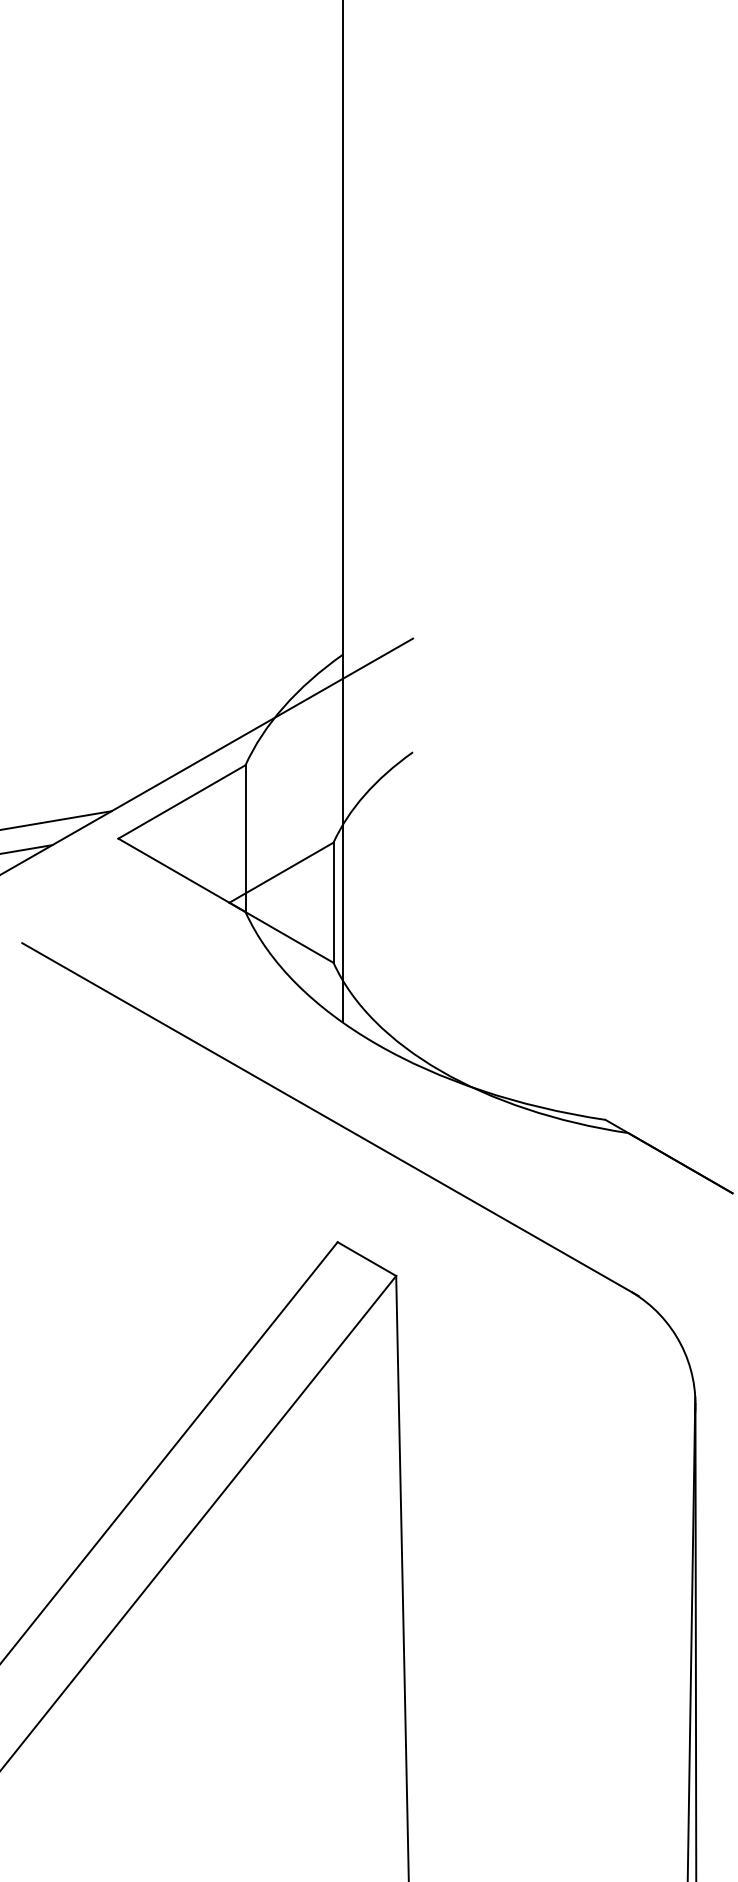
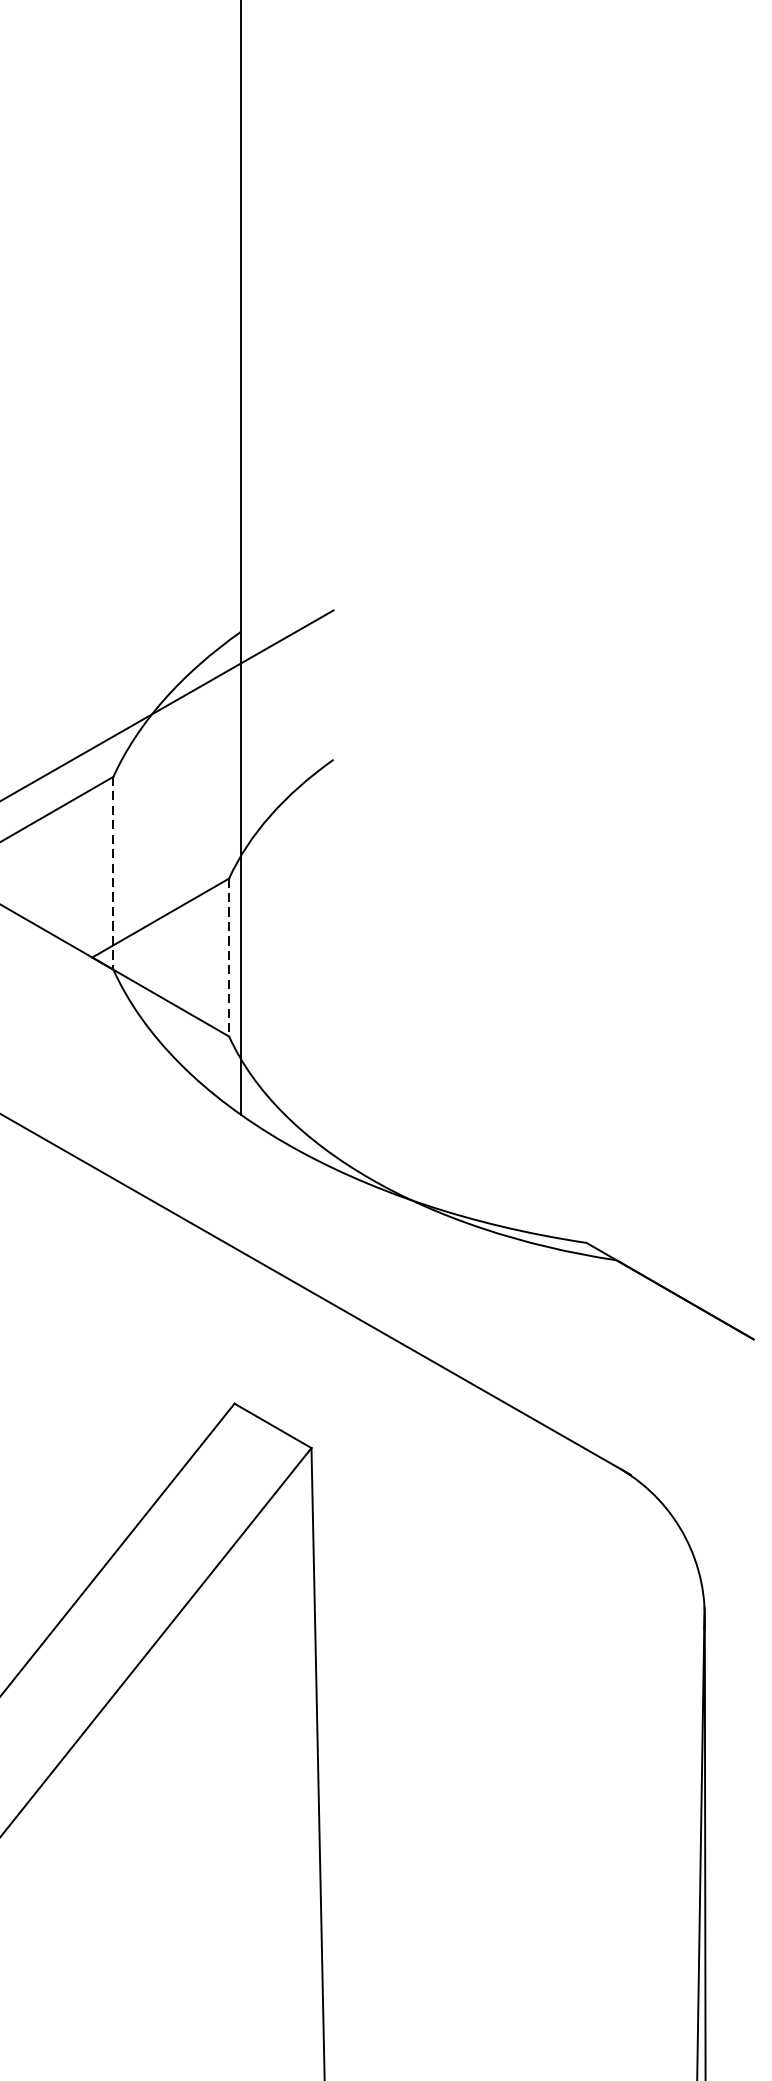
line: (245, 839) -> (113, 874), solid -> dashed
line: (333, 903) -> (229, 958), solid -> dashed

